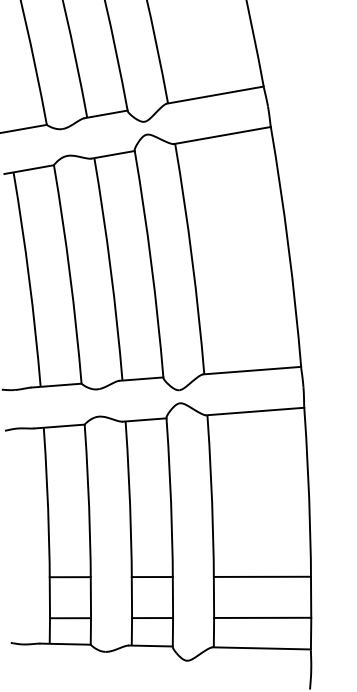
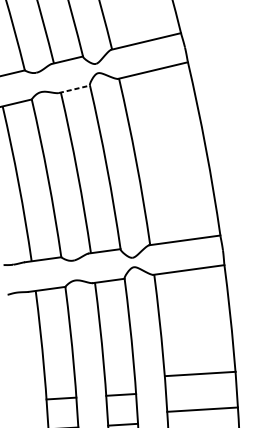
line: (113, 154) -> (74, 89), solid -> dashed
line: (262, 576) -> (200, 373), moved
line: (262, 617) -> (202, 409), moved

